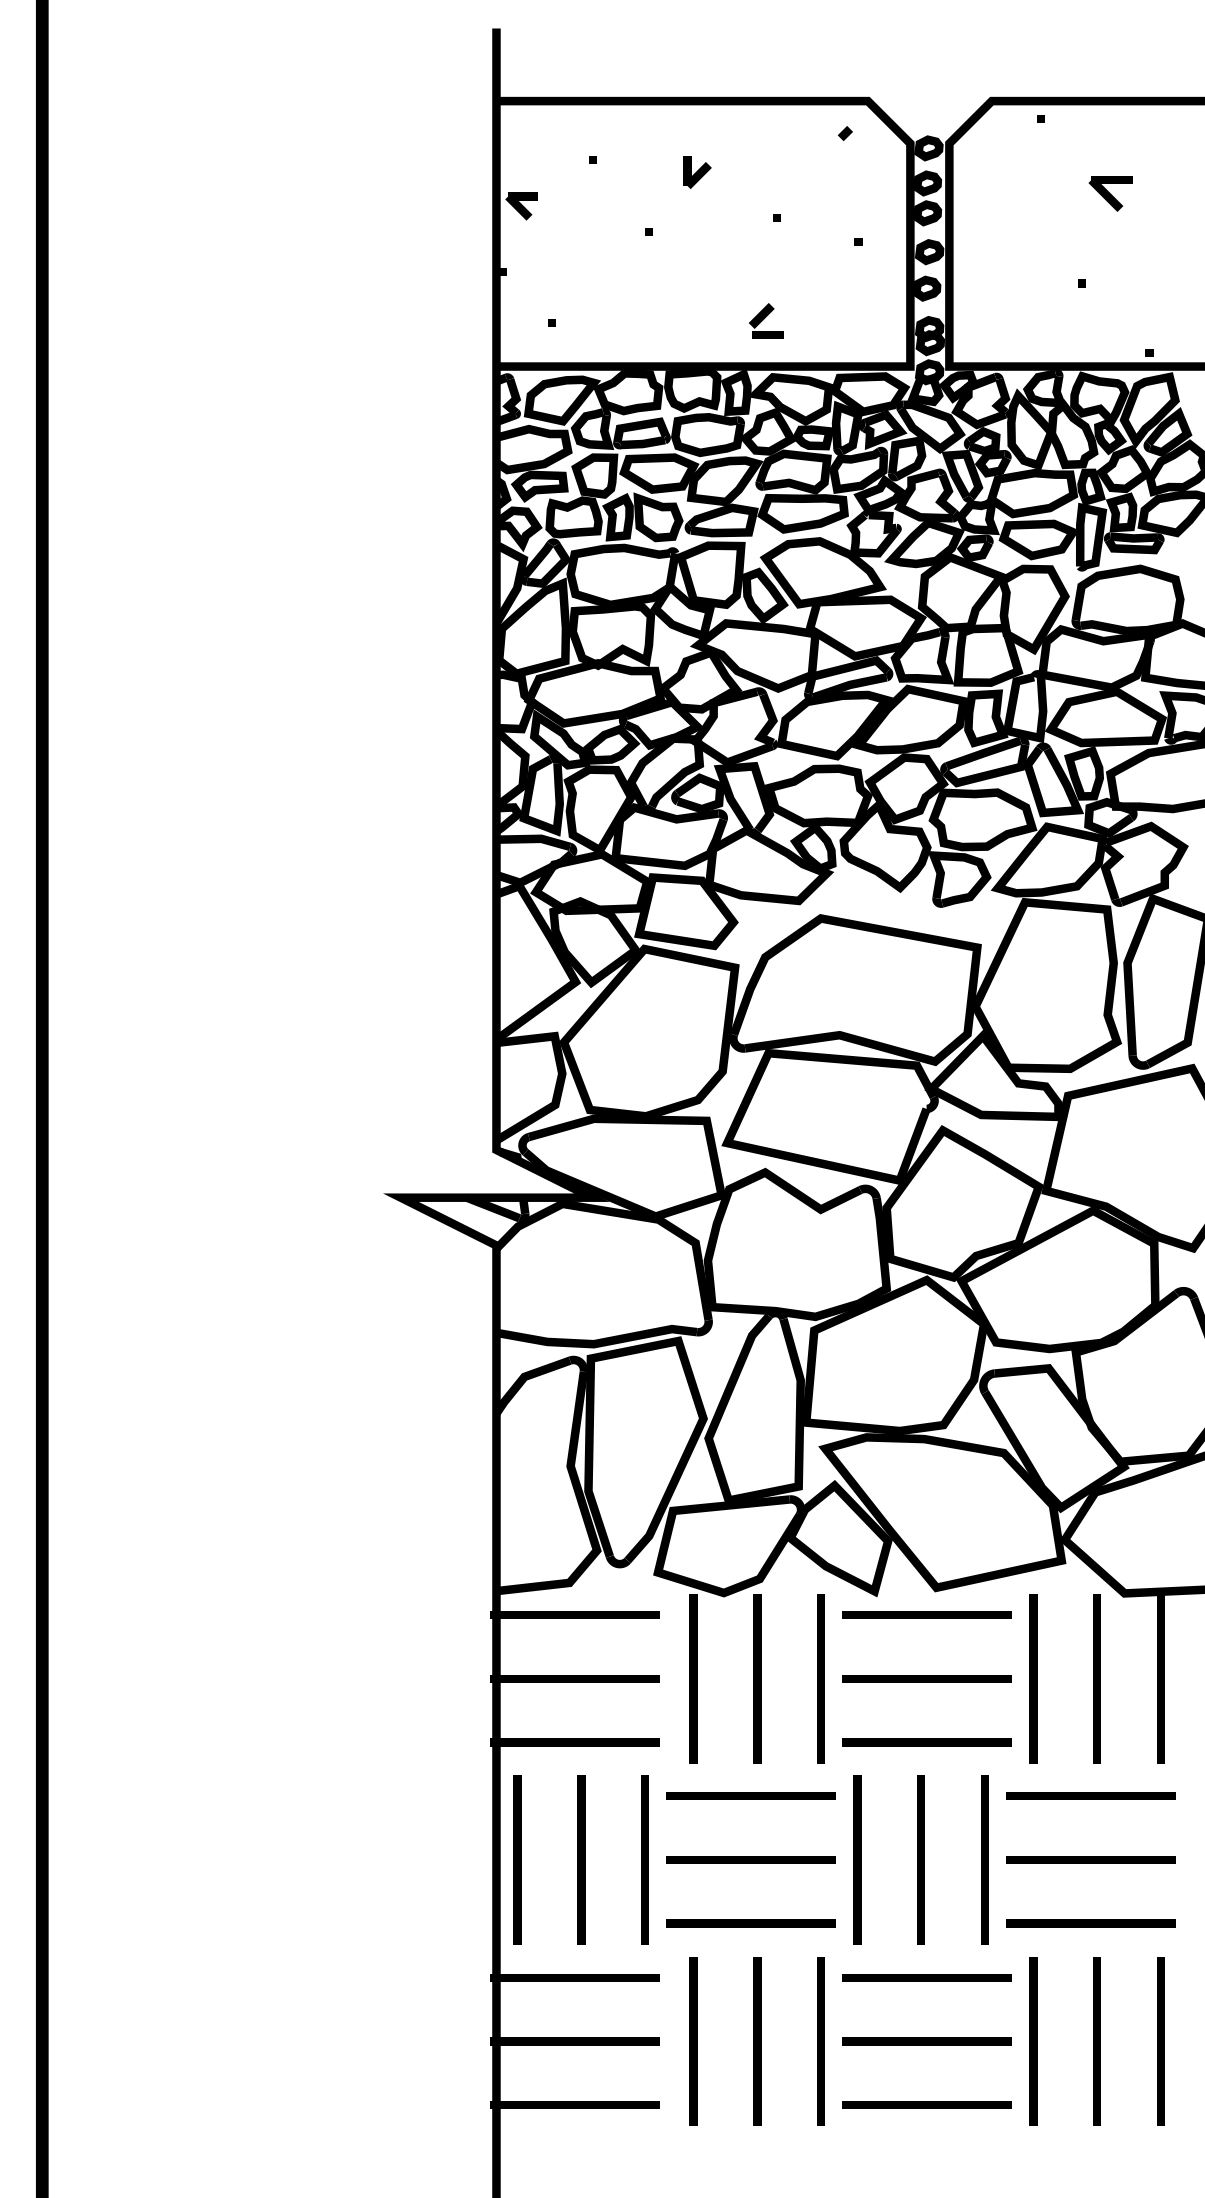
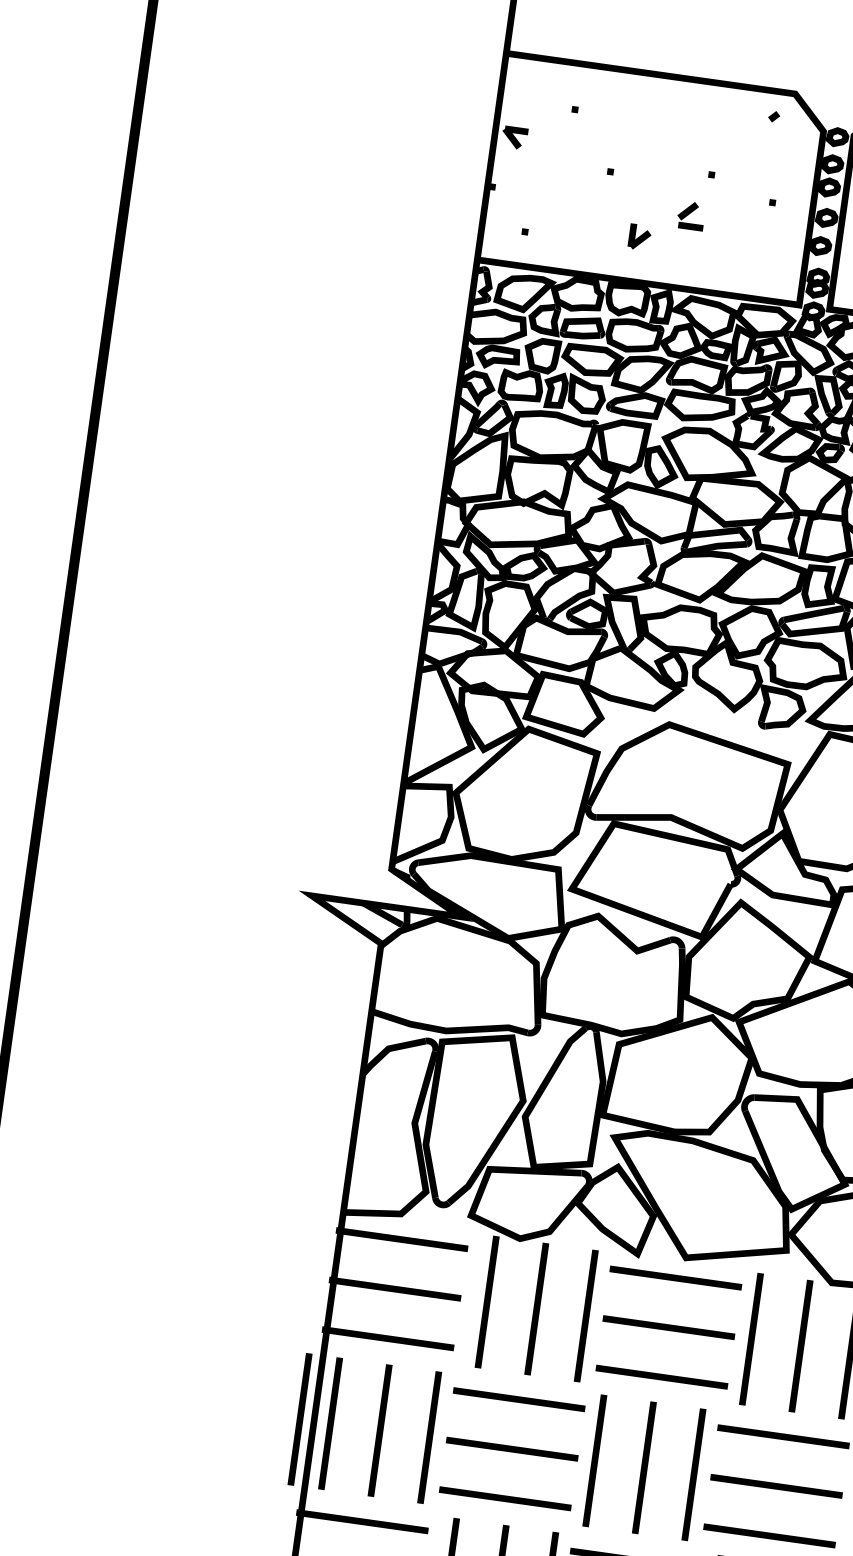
part: (697, 172) -> (639, 237), moved
part: (766, 320) -> (691, 215), moved
line: (478, 1859) -> (300, 1419), added

